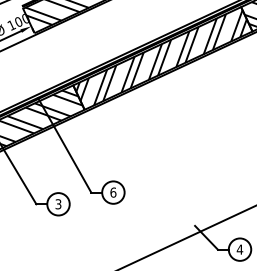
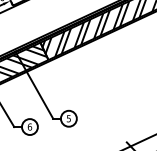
text: (113, 192) -> (68, 118), 6 -> 5
text: (58, 204) -> (29, 127), 3 -> 6

